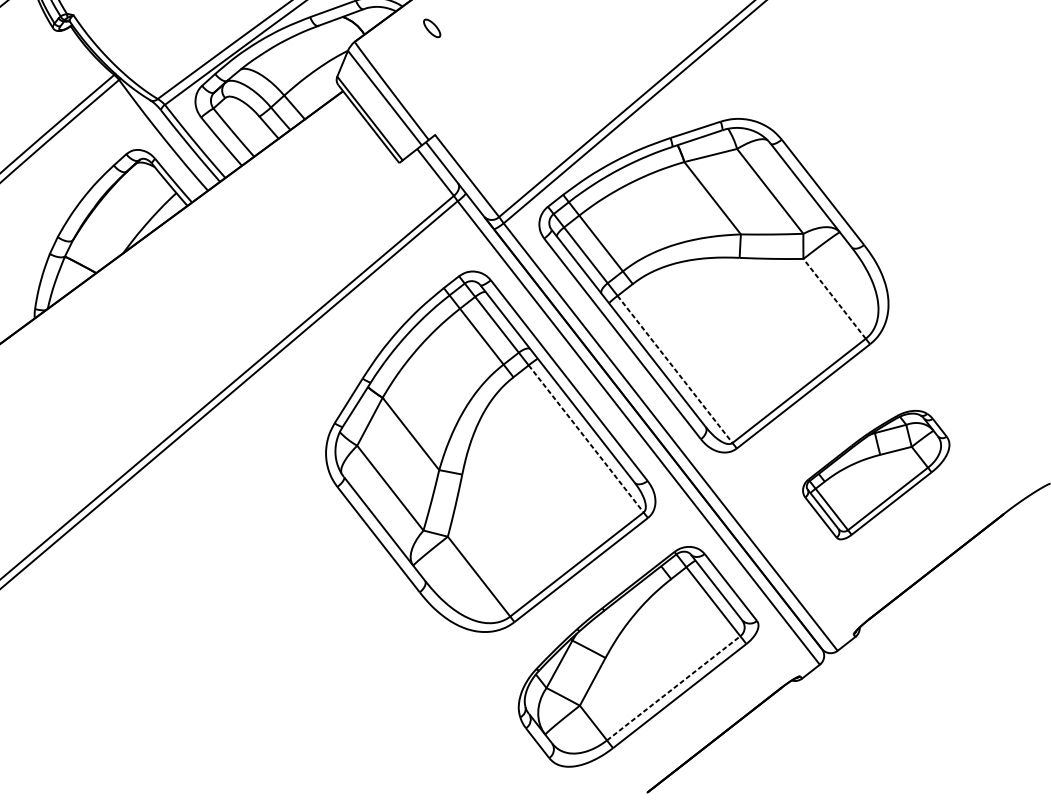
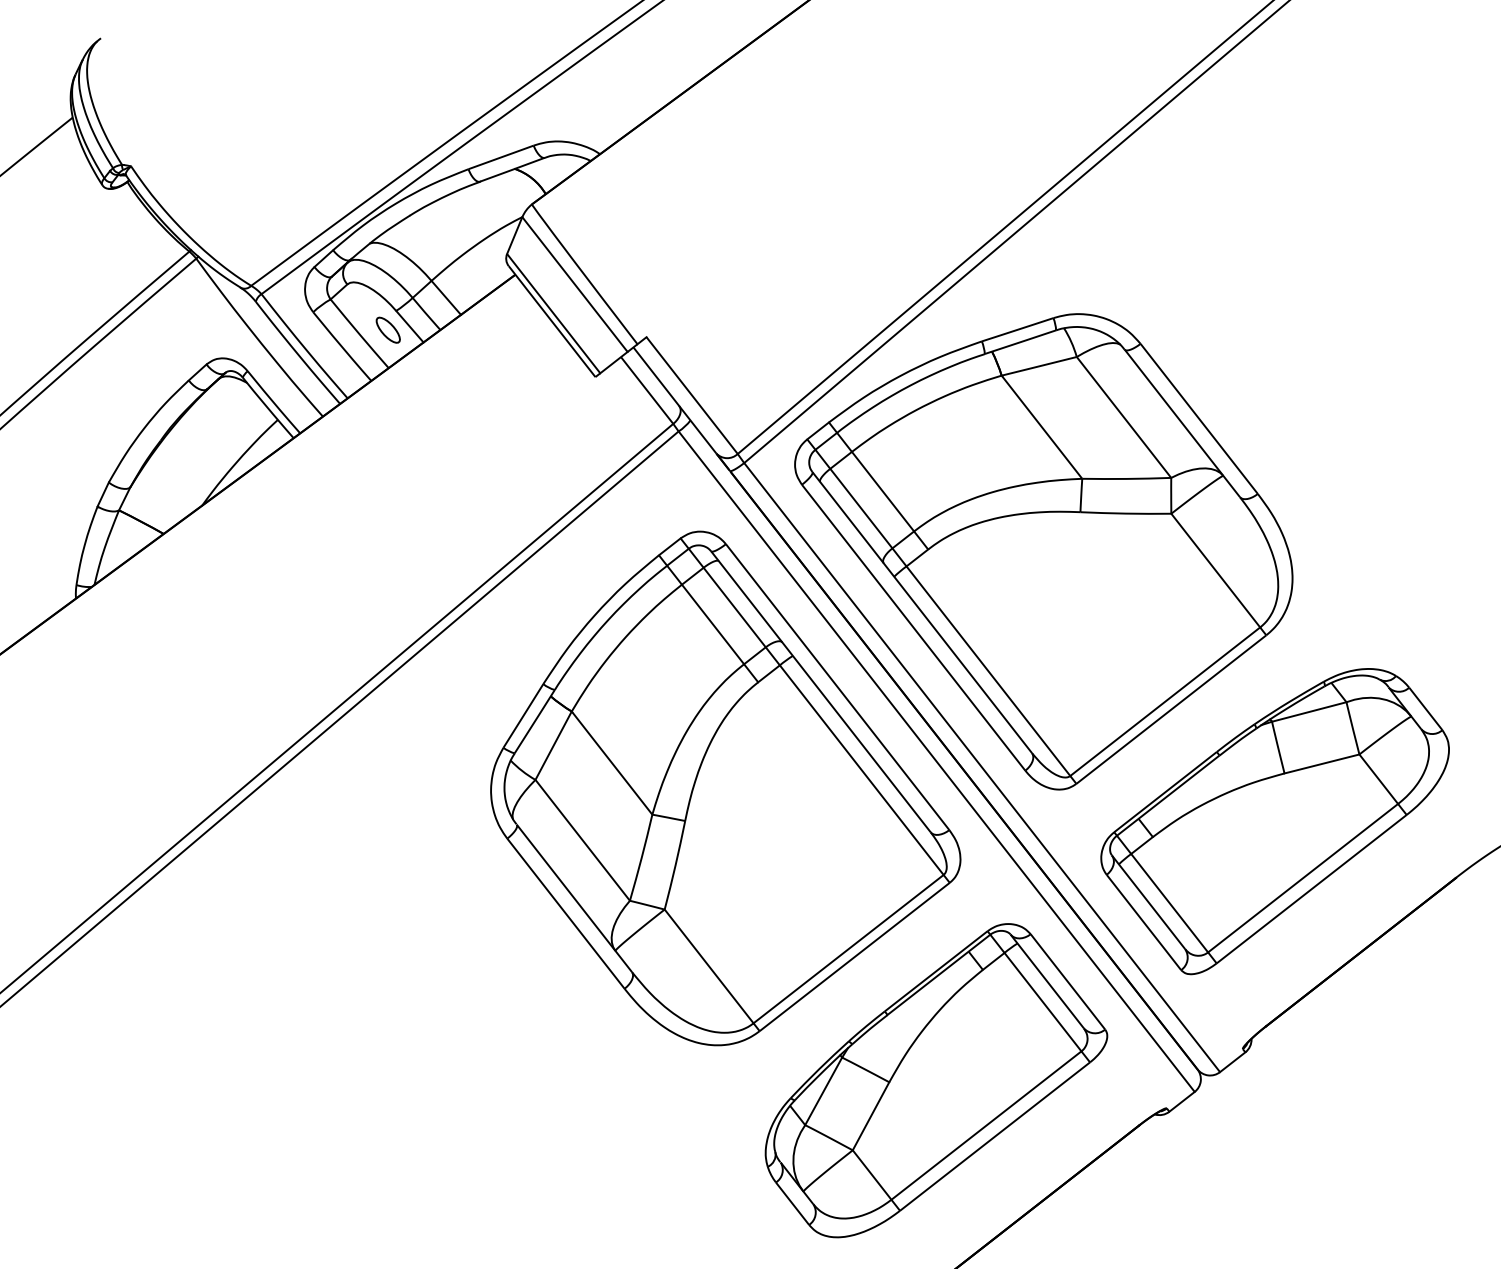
part: (431, 27) -> (387, 329), moved
line: (834, 298) -> (1215, 570), dashed -> solid
line: (675, 369) -> (988, 671), dashed -> solid
line: (586, 439) -> (861, 770), dashed -> solid
part: (875, 474) -> (1274, 821), size x1.67
line: (673, 688) -> (986, 1125), dashed -> solid

